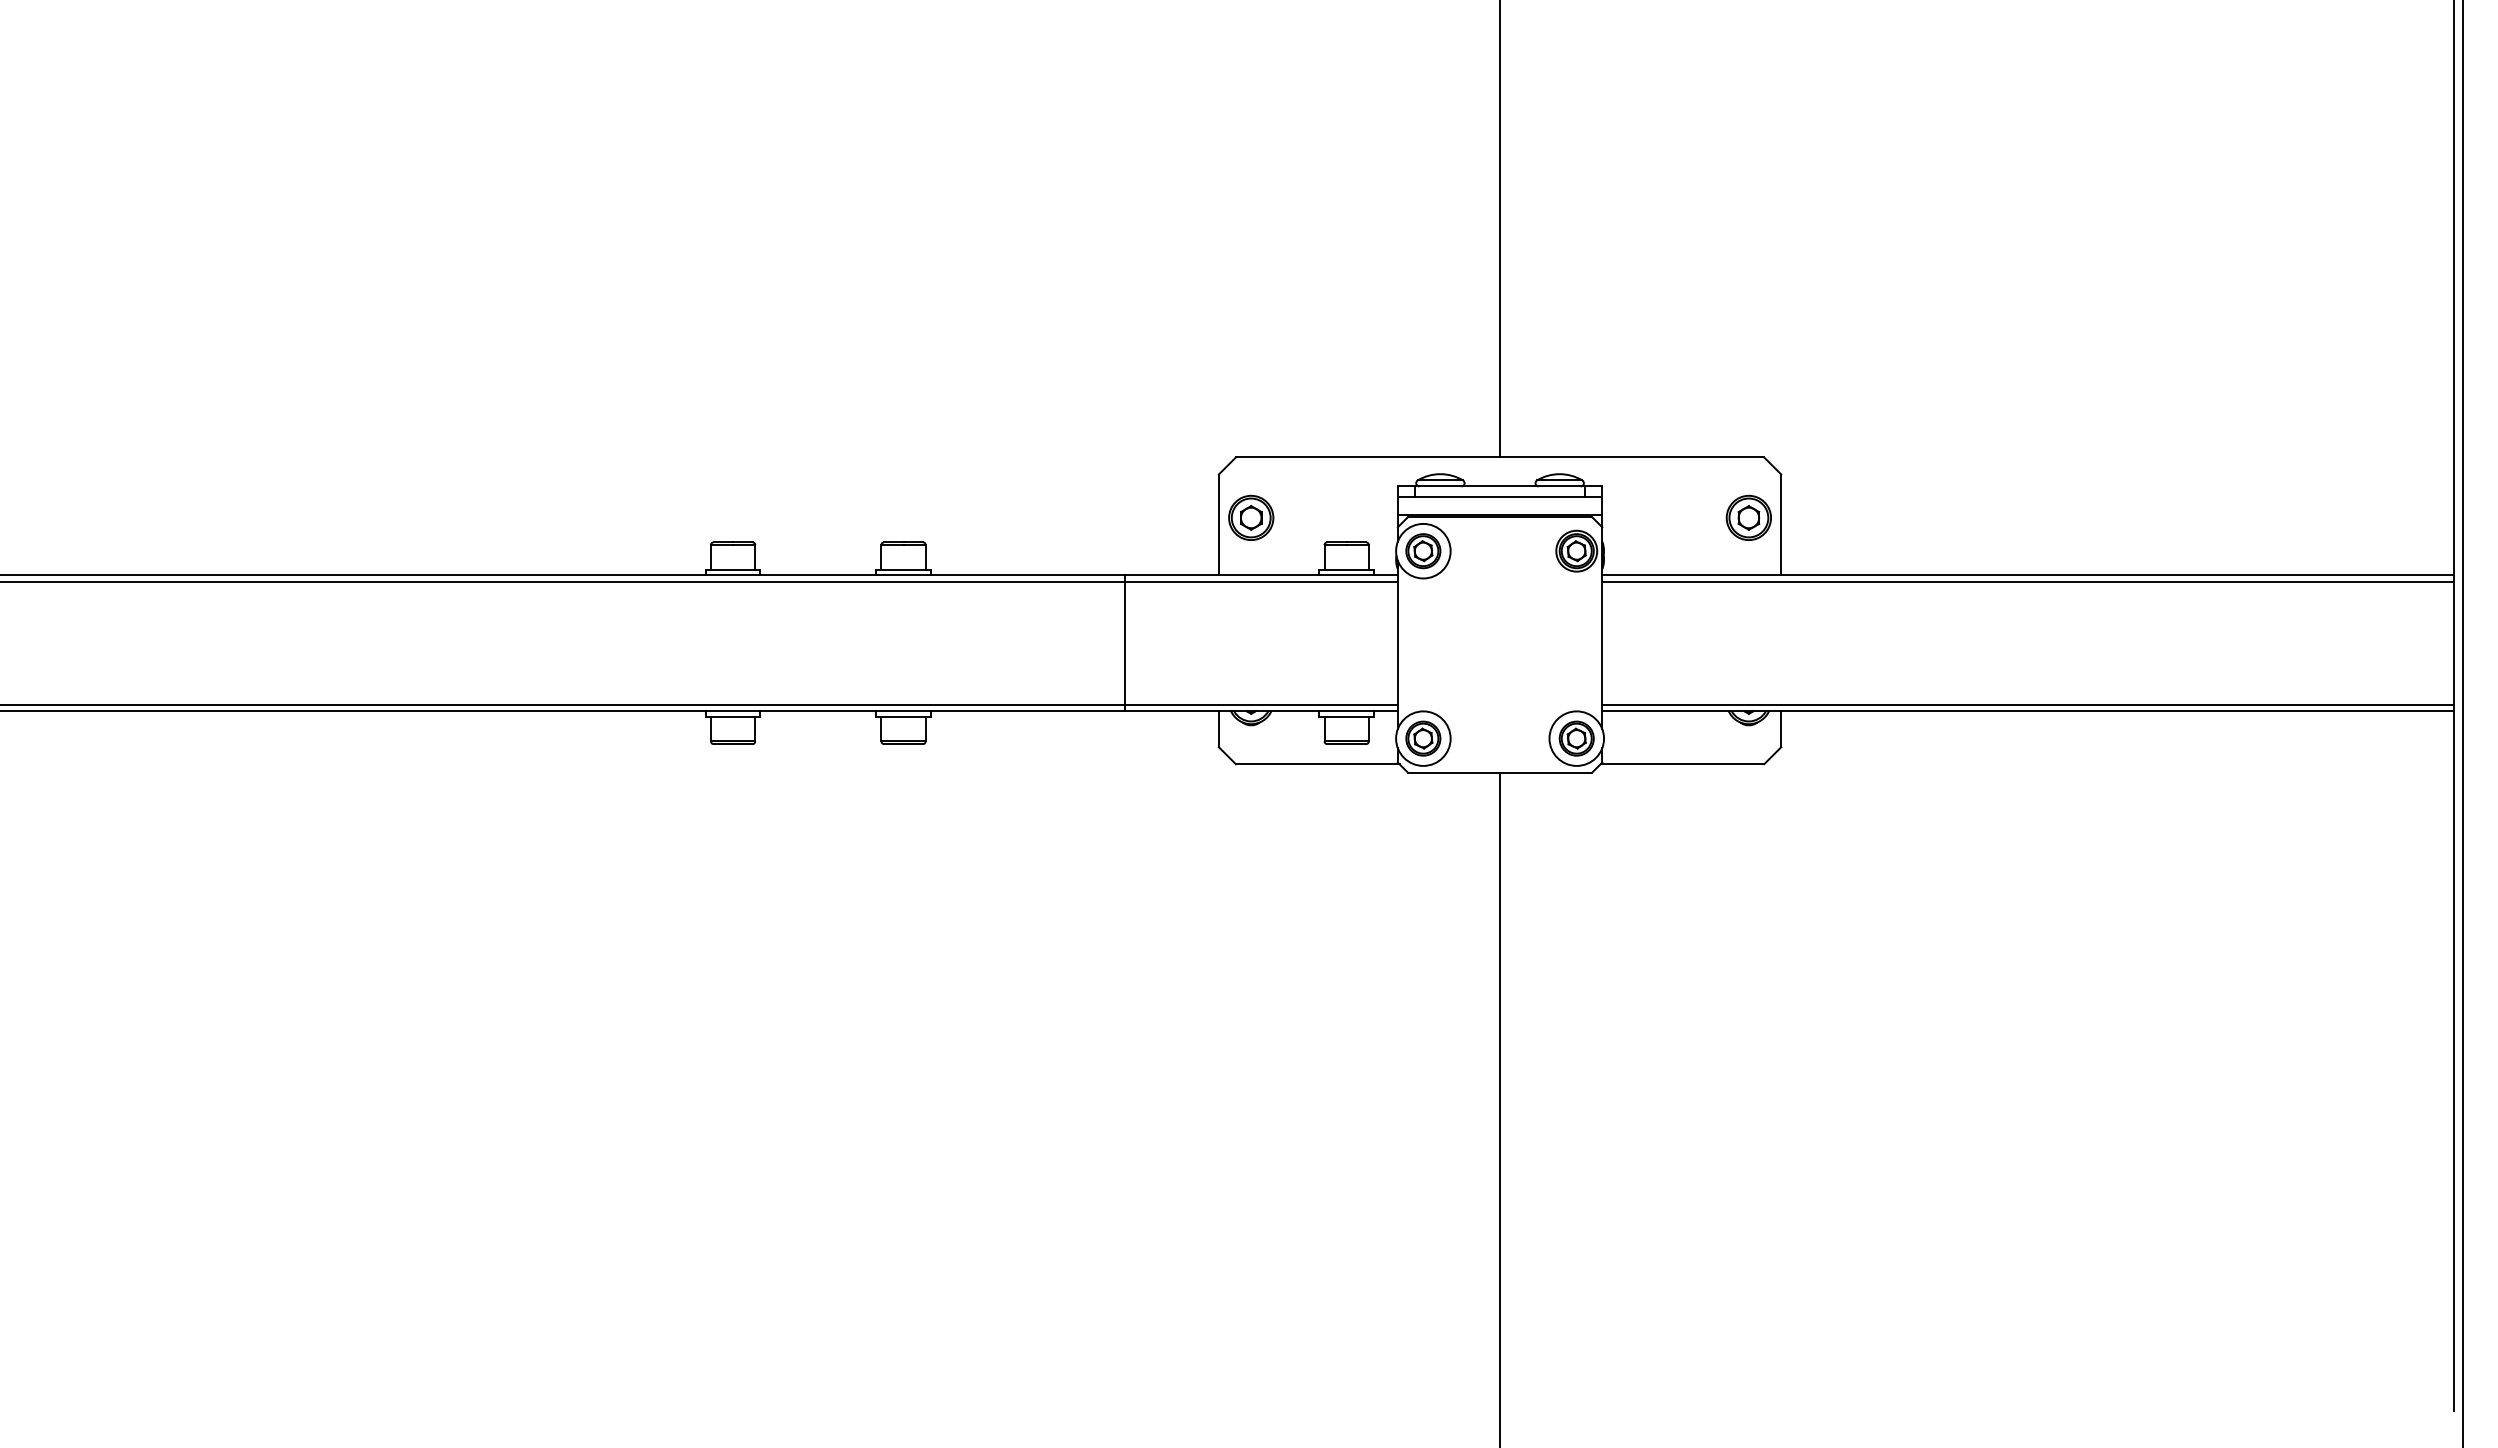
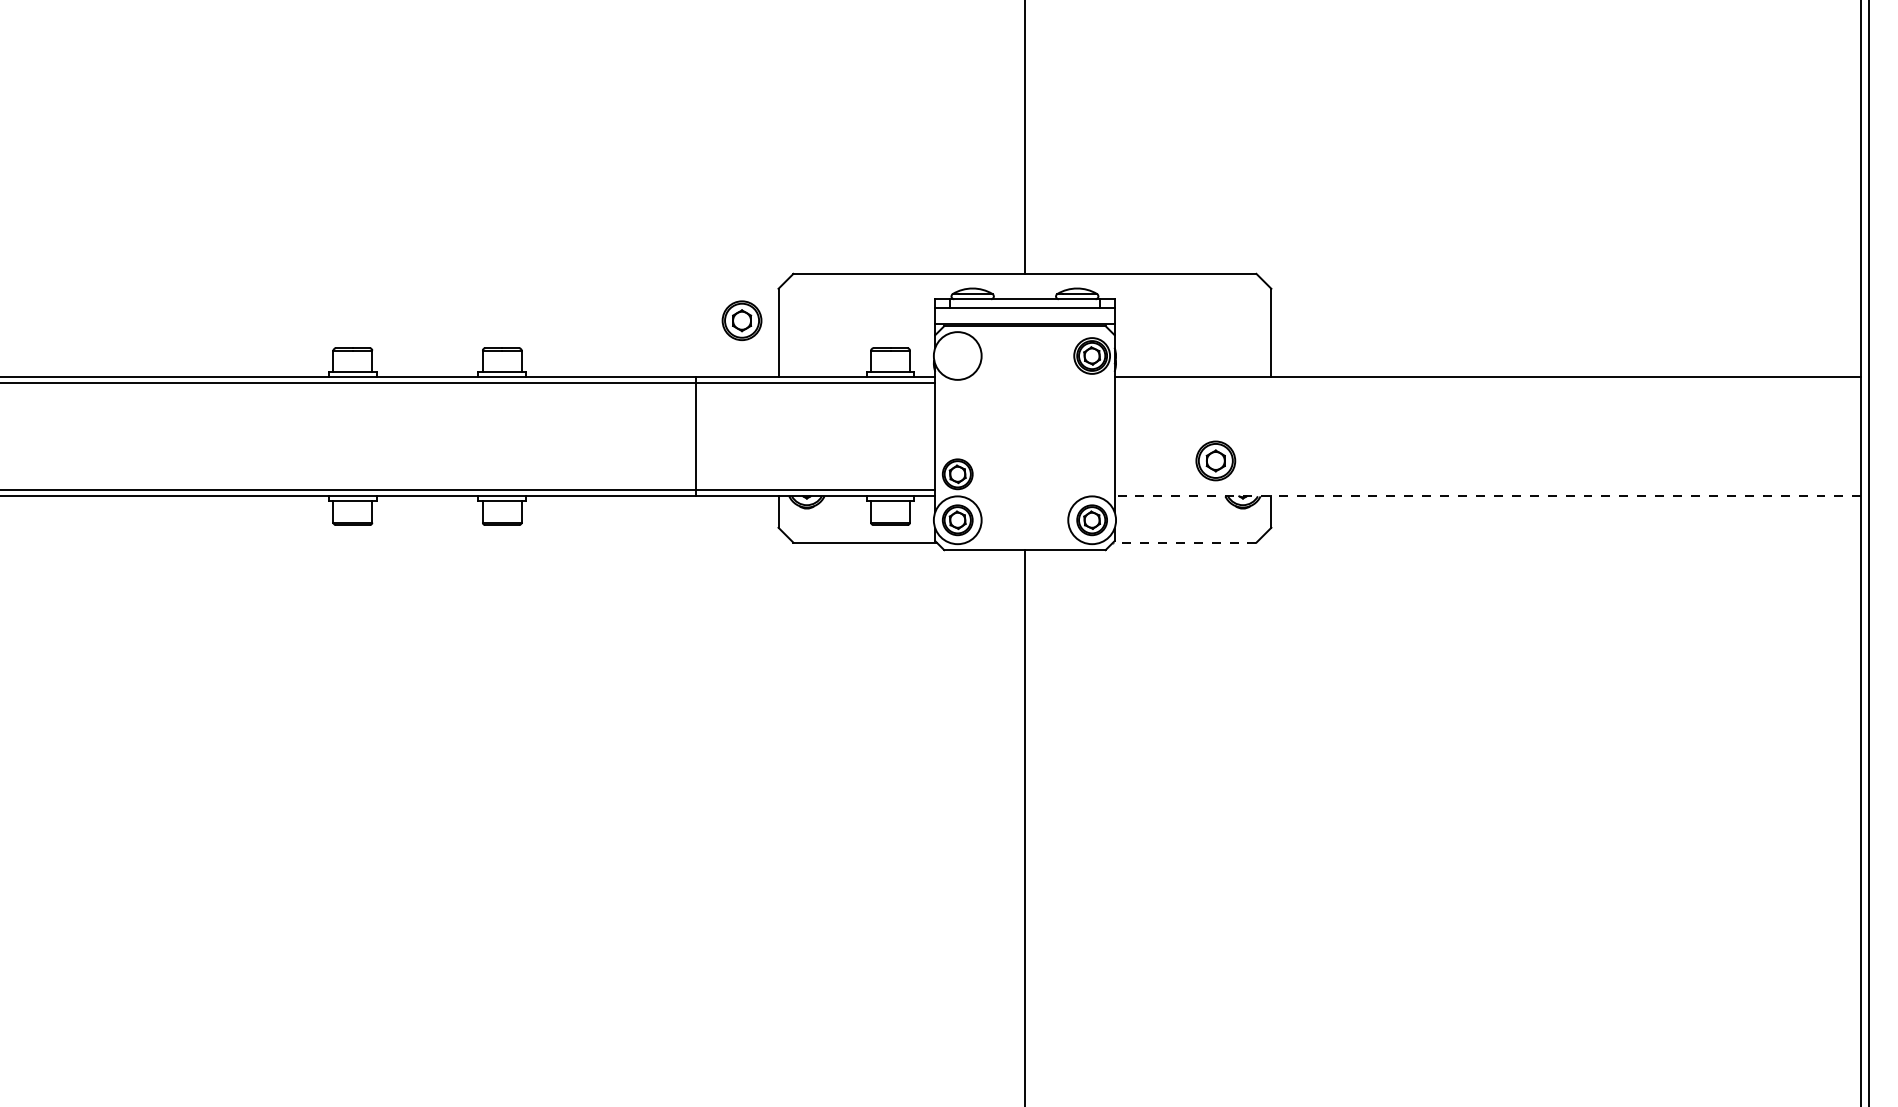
part: (1251, 517) -> (742, 320), moved
part: (1748, 517) -> (1215, 460), moved
part: (1423, 551) -> (957, 474), moved
line: (2028, 581) -> (1488, 382), removed
line: (2028, 704) -> (1488, 490), removed
line: (2027, 711) -> (1487, 496), solid -> dashed
line: (1682, 764) -> (1184, 542), solid -> dashed

